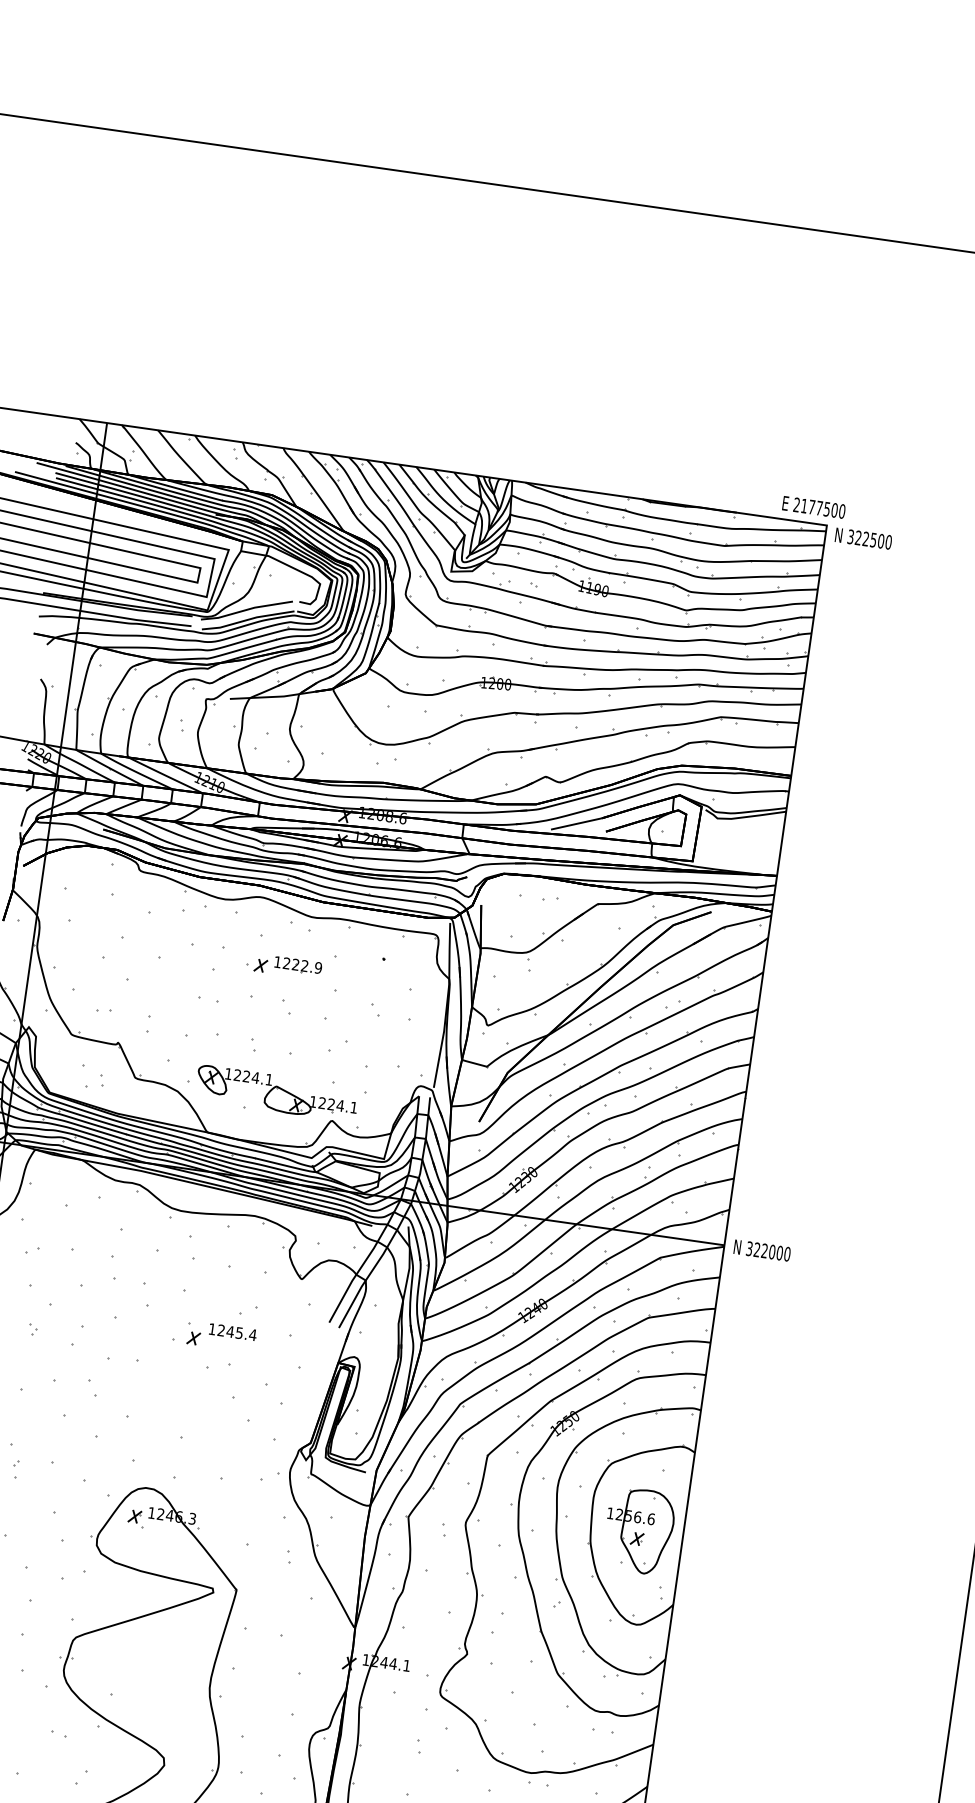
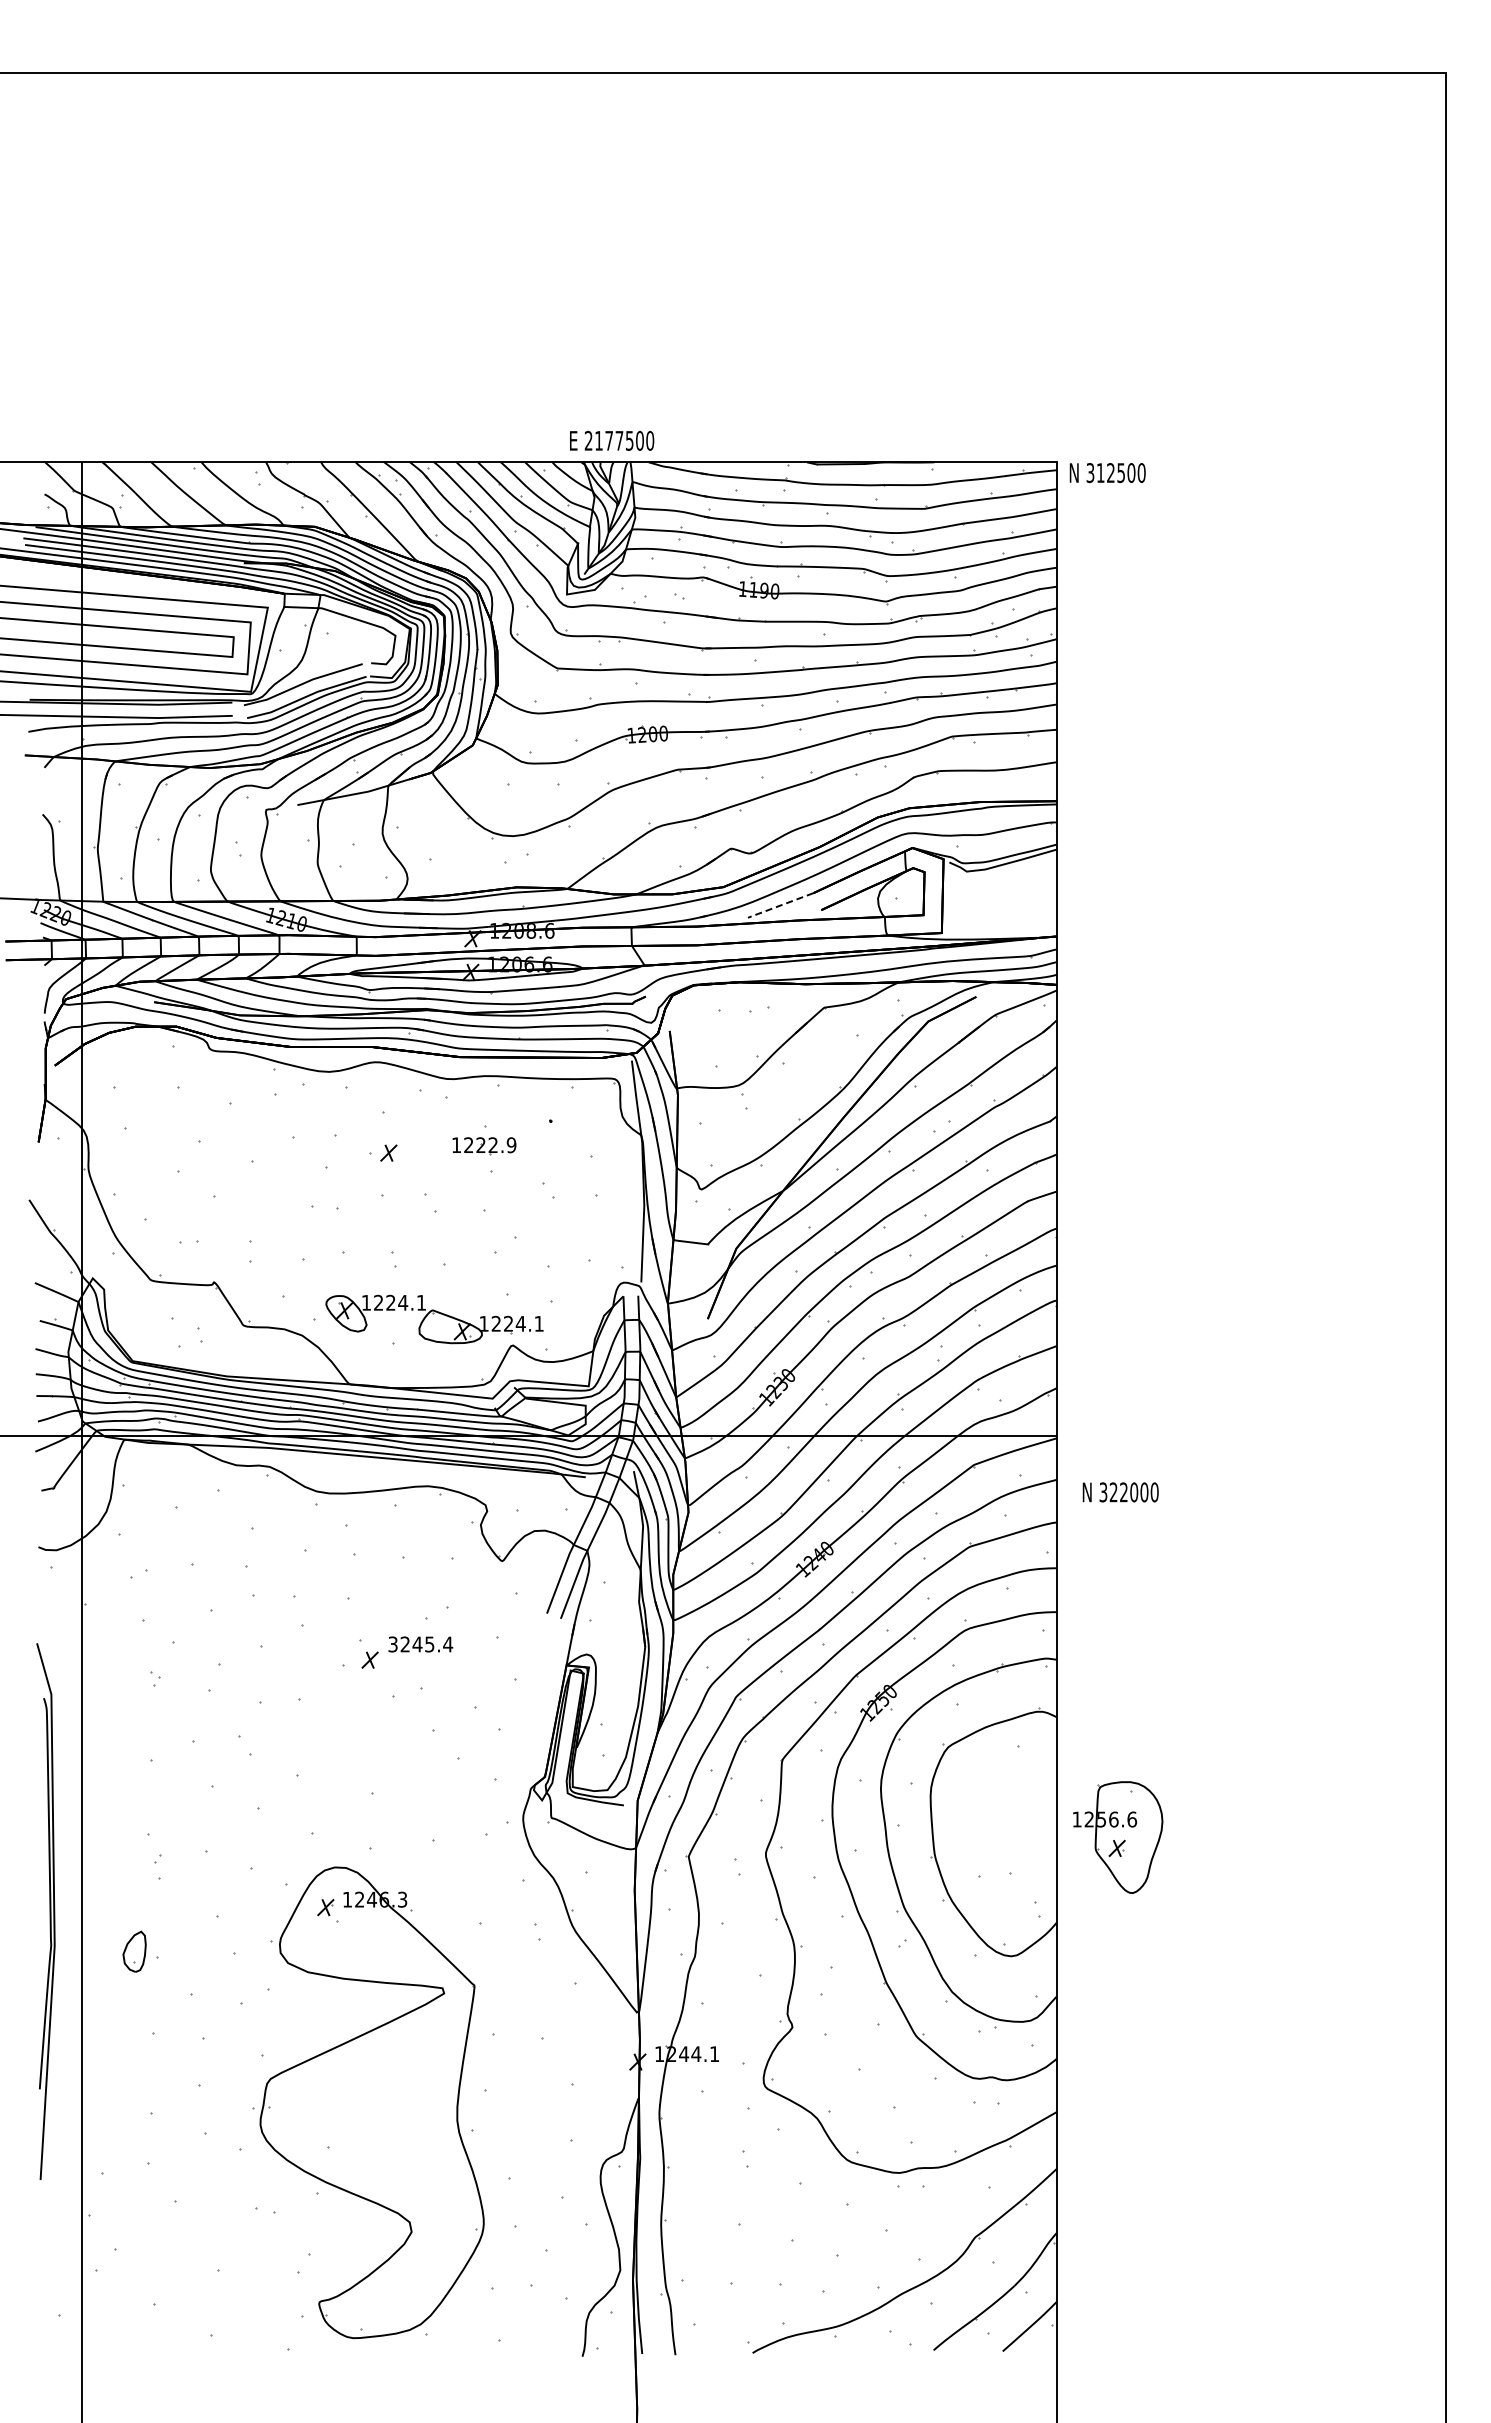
text: (814, 507) -> (612, 440), moved
text: (858, 537) -> (1100, 472), 322500 -> 312500
line: (576, 823) -> (780, 905), solid -> dashed
part: (298, 966) -> (484, 1146), moved
text: (762, 1250) -> (1120, 1492), moved
text: (211, 1329) -> (392, 1644), 1245.4 -> 3245.4
part: (639, 1531) -> (1118, 1837), moved

